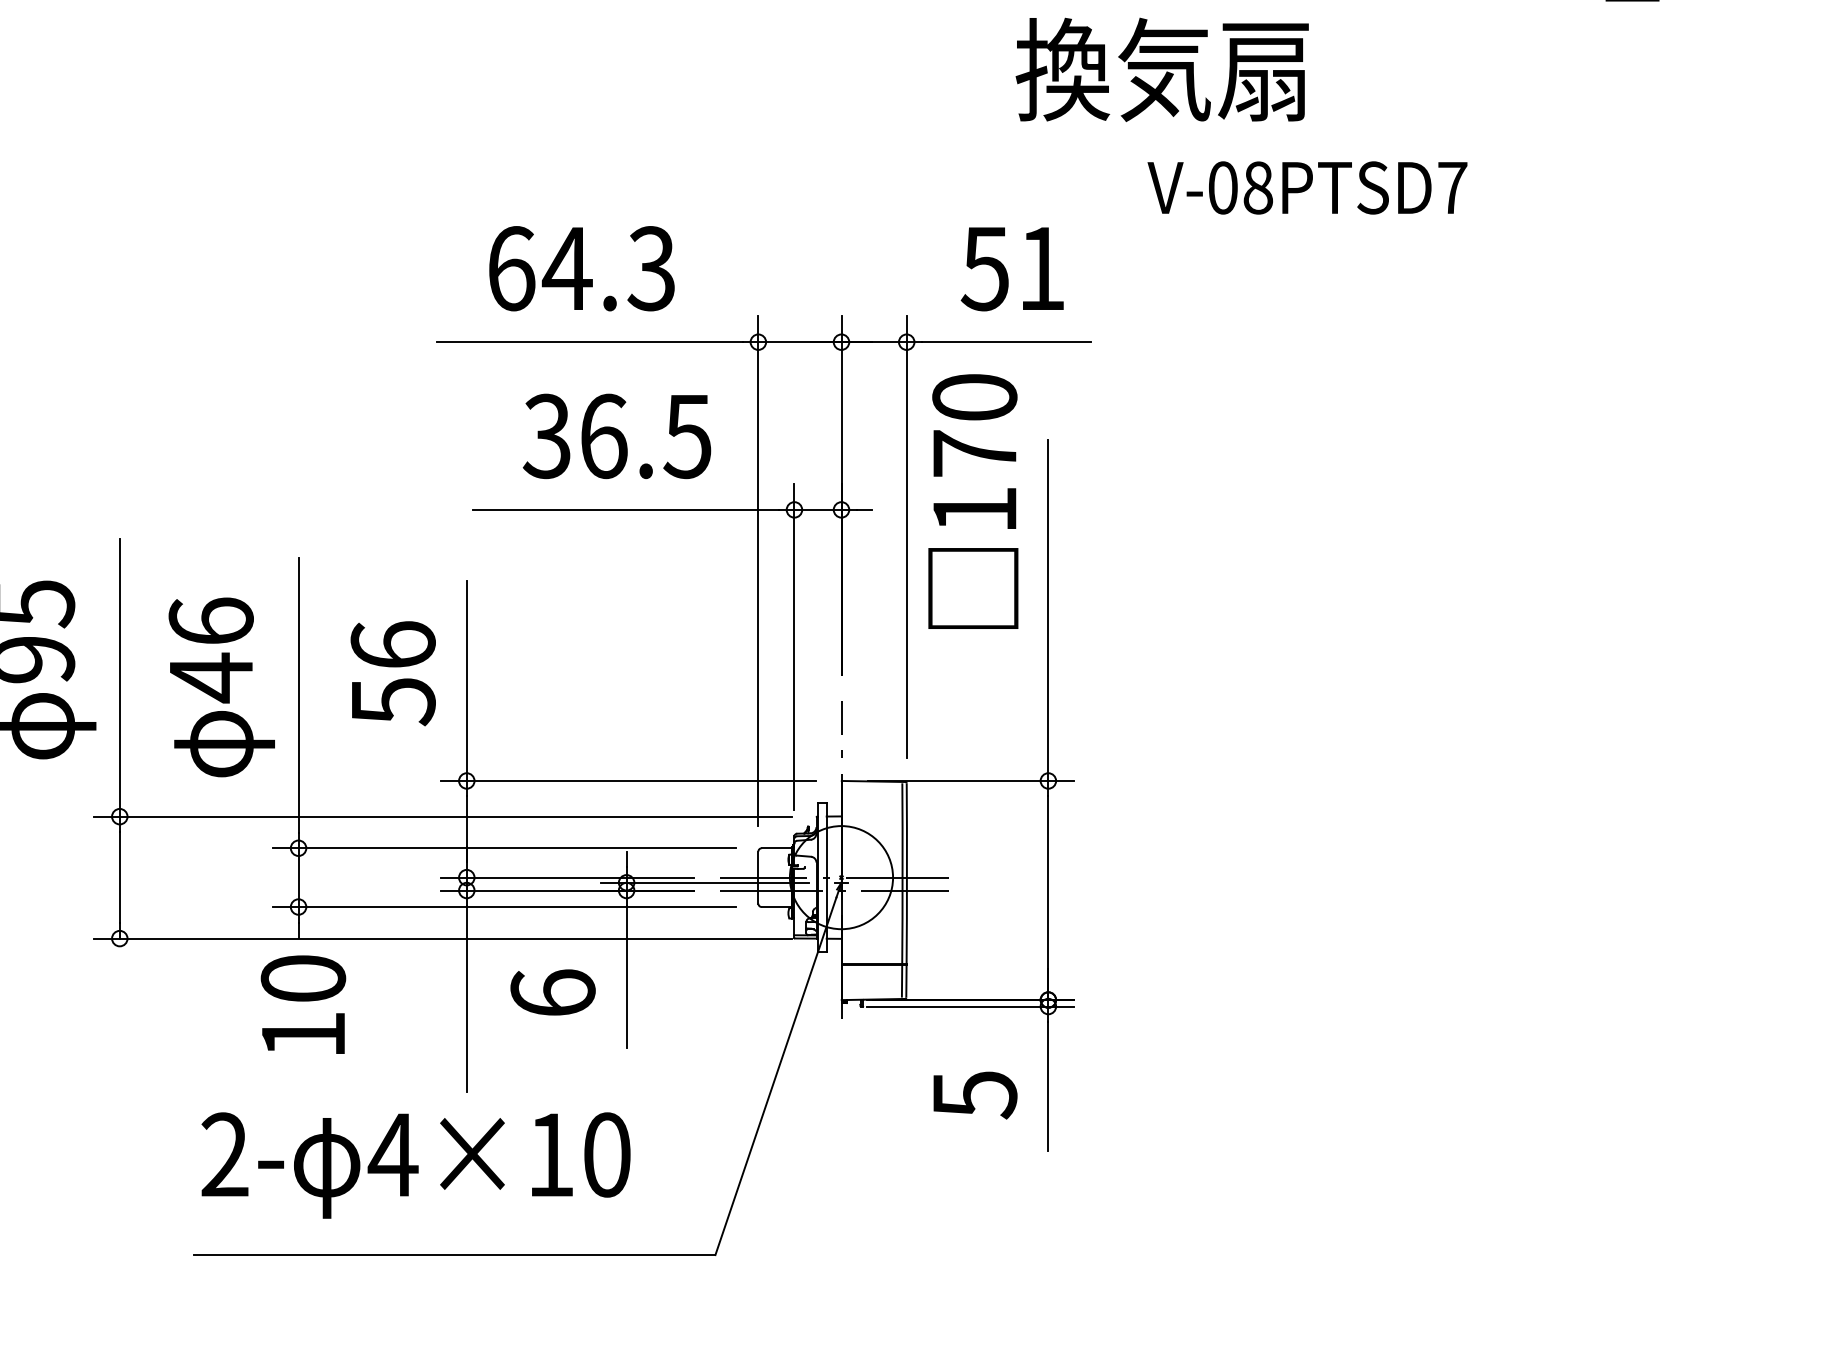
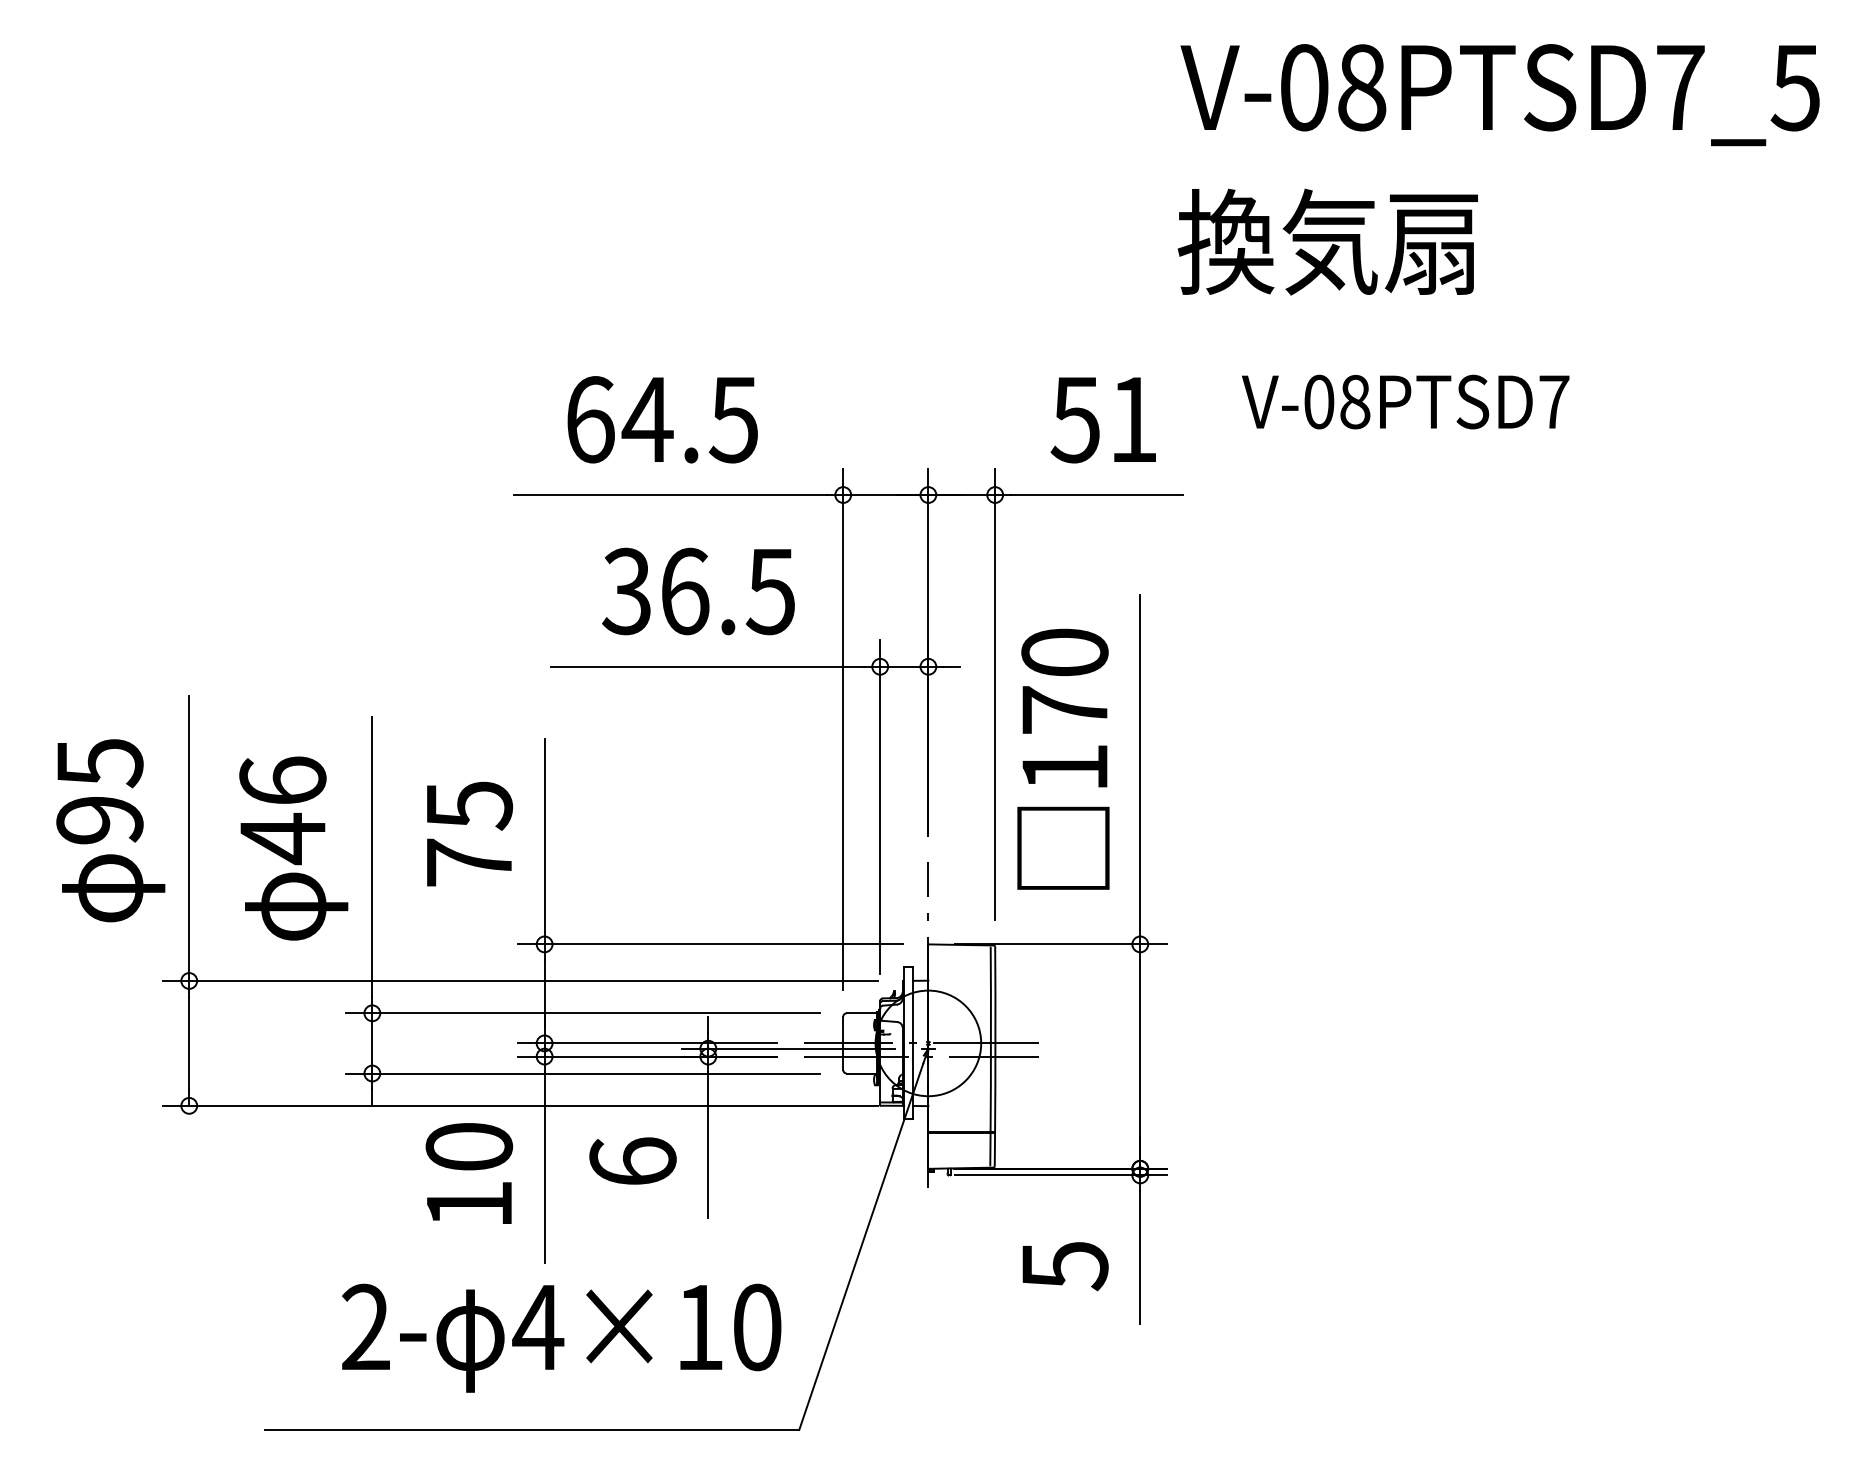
text: (1161, 69) -> (1327, 241), moved
text: (1307, 187) -> (1405, 401), moved
text: (650, 268) -> (732, 419), 64.3 -> 64.5
text: (973, 500) -> (1063, 758), moved
text: (393, 673) -> (469, 834), 56 -> 75
text: (303, 1004) -> (469, 1173), moved
text: (415, 1164) -> (561, 1337), moved

